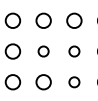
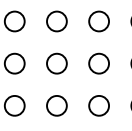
part: (43, 51) -> (56, 63), size x1.43
part: (74, 51) -> (99, 63), size x1.43
part: (74, 82) -> (99, 106), size x1.43

